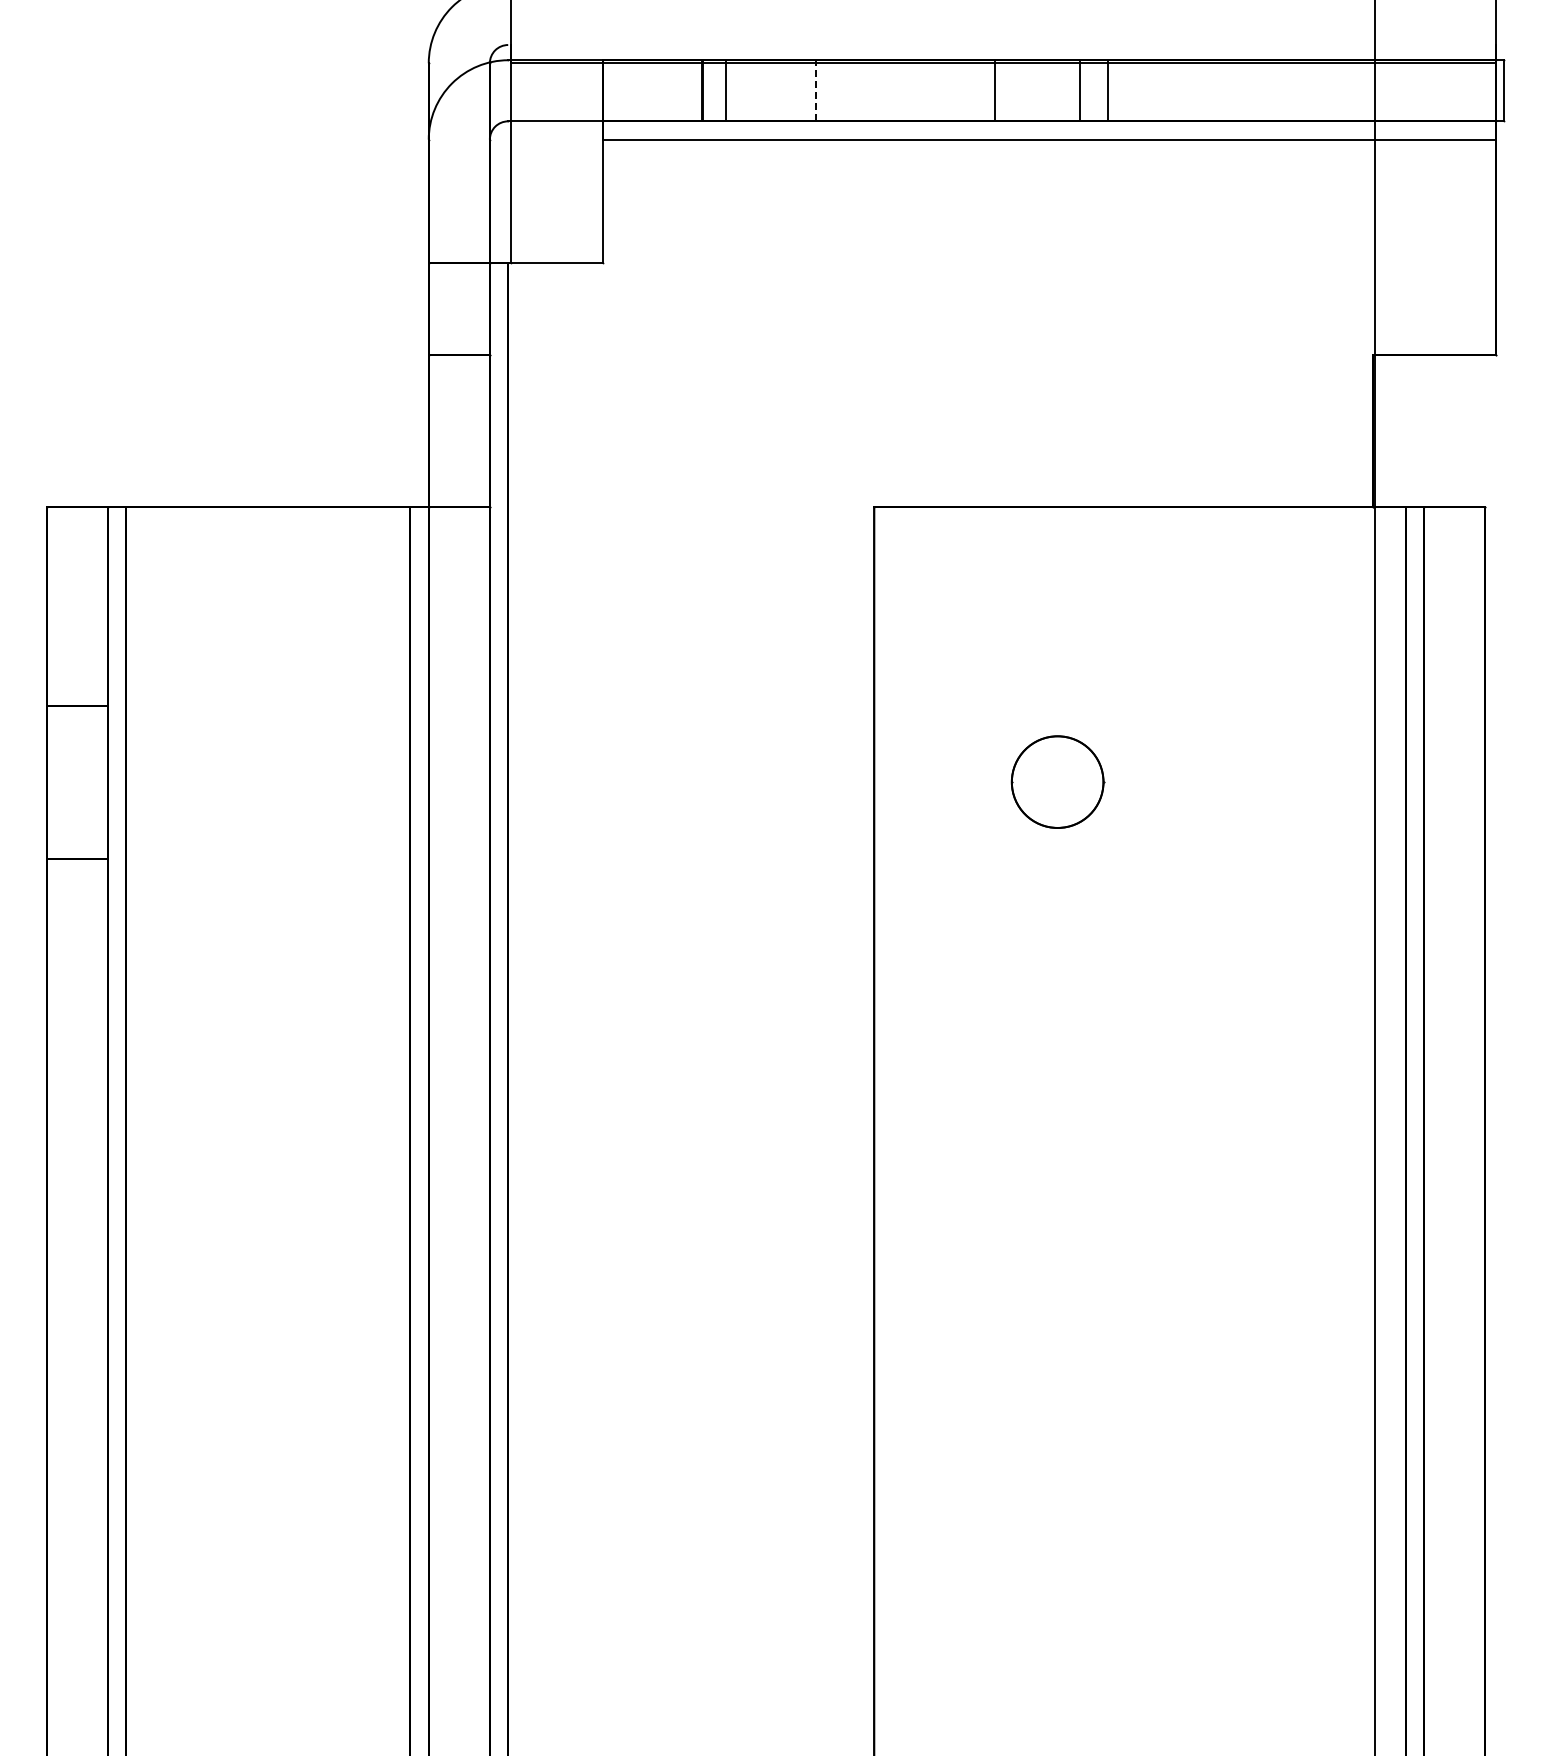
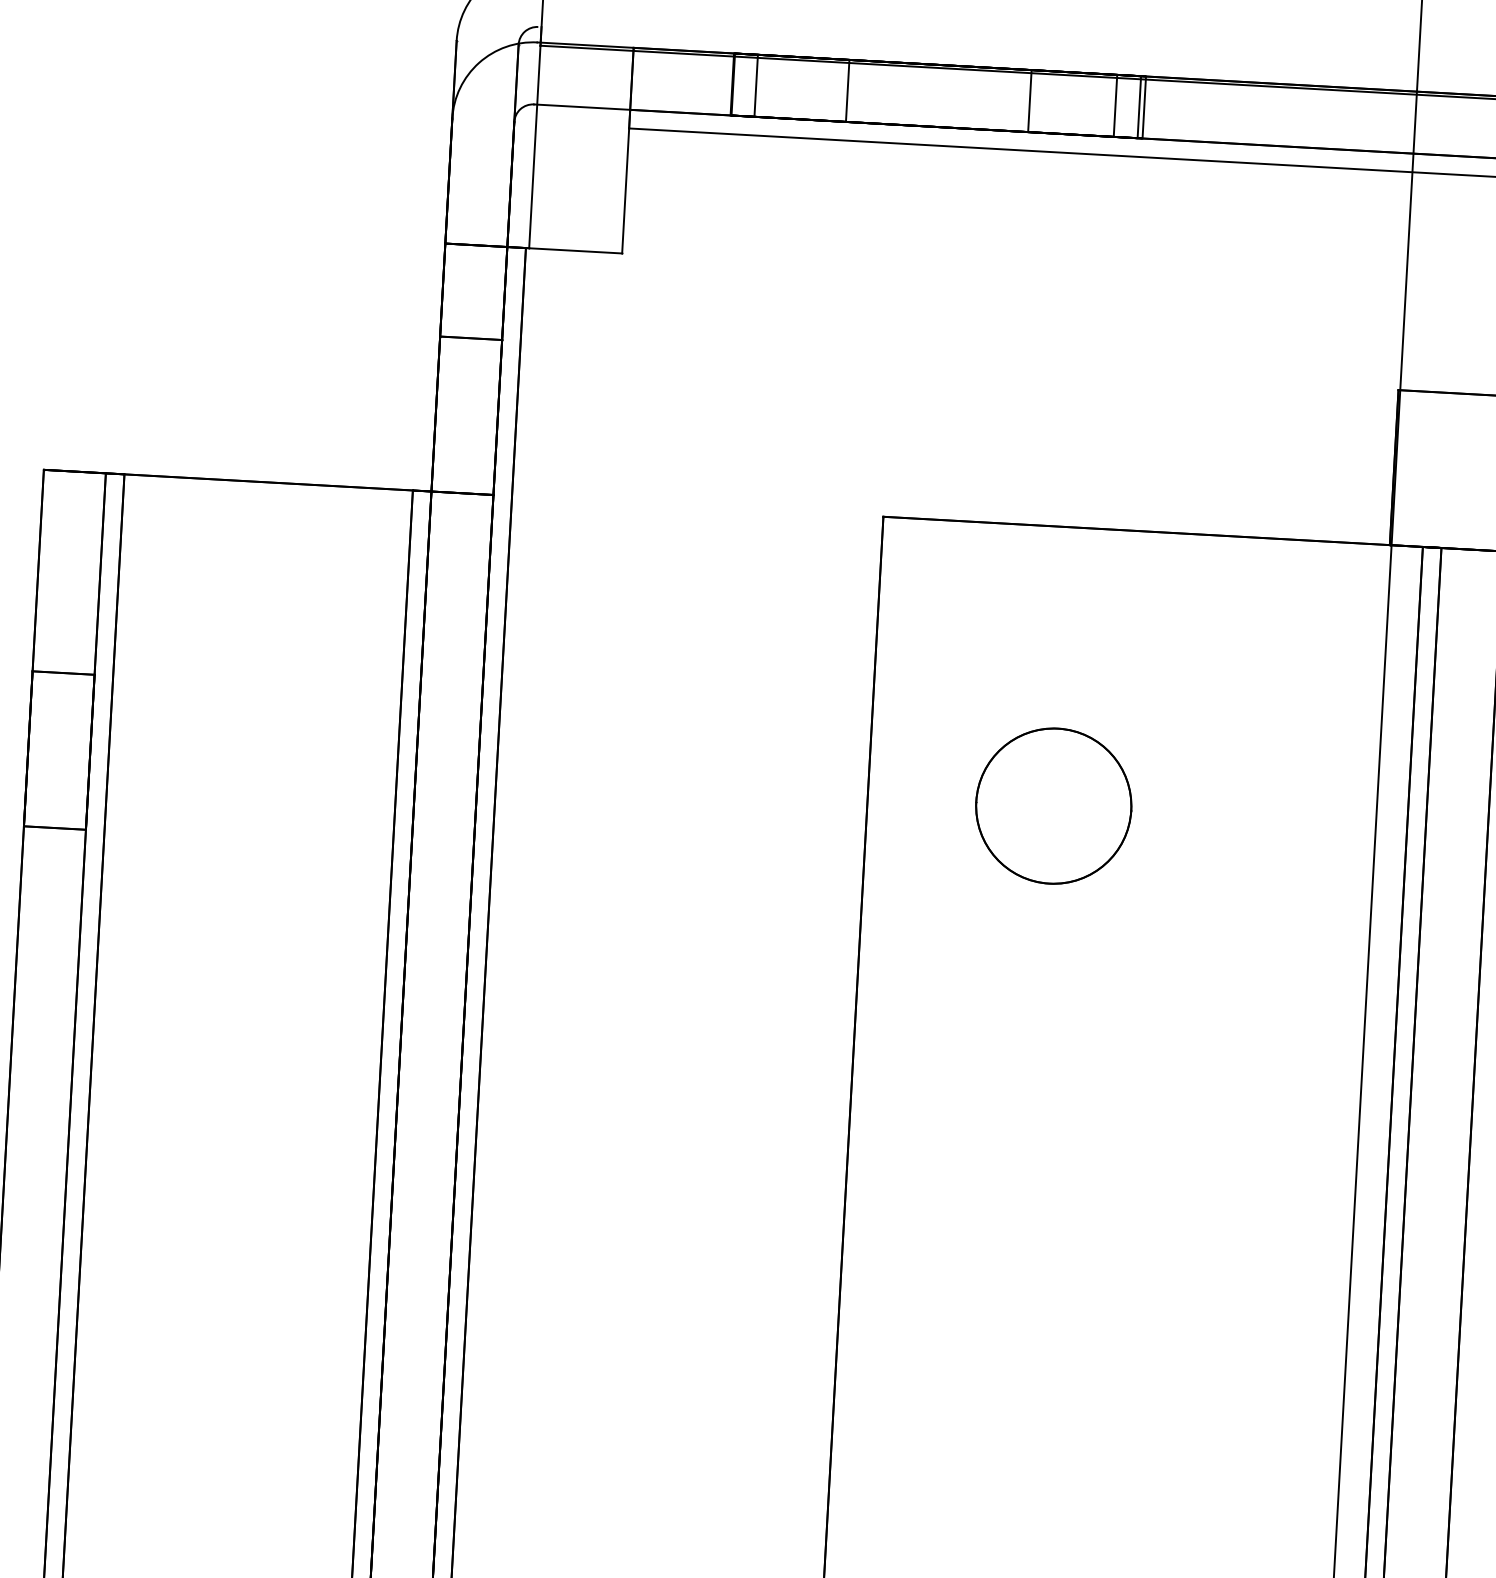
line: (815, 90) -> (847, 90), dashed -> solid
line: (1103, 90) -> (1139, 106), added
part: (1057, 781) -> (1053, 805), size x1.67

